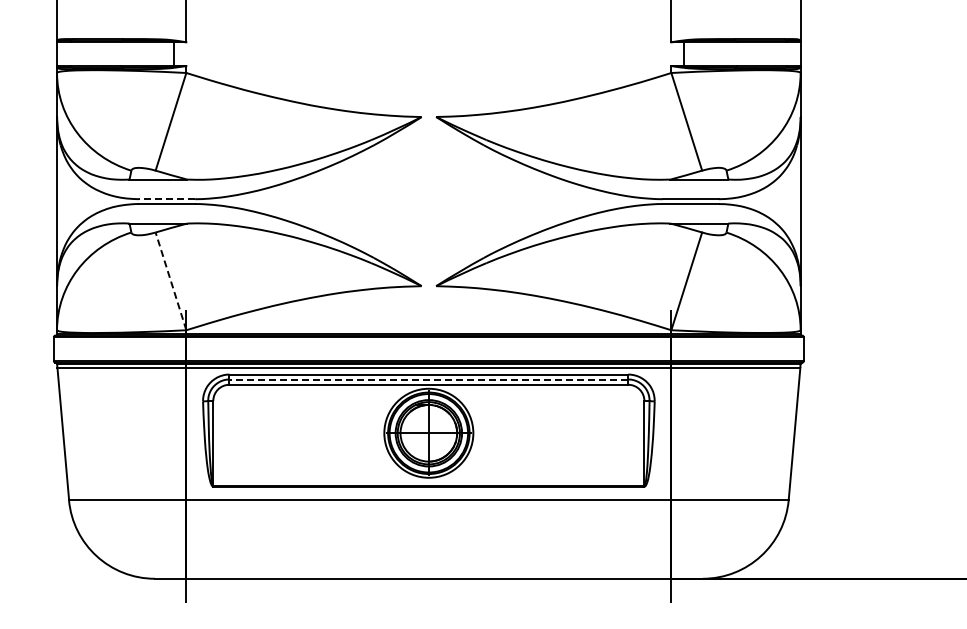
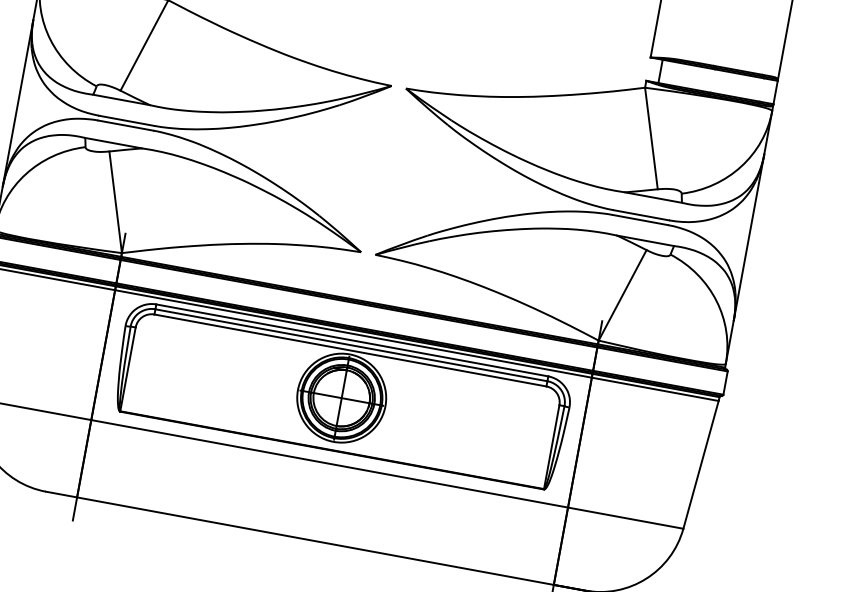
line: (166, 199) -> (126, 121), dashed -> solid
line: (170, 280) -> (115, 201), dashed -> solid
line: (428, 379) -> (351, 345), dashed -> solid

